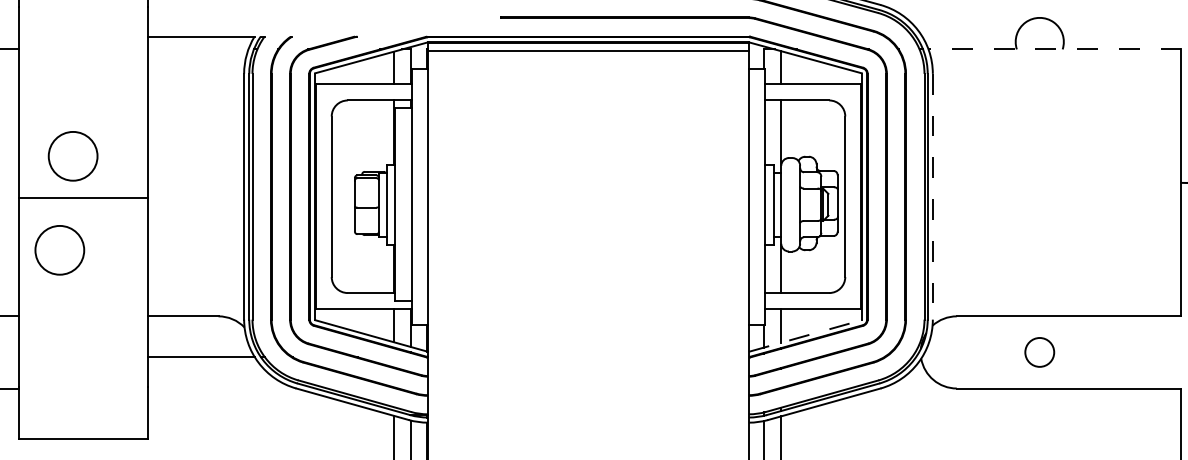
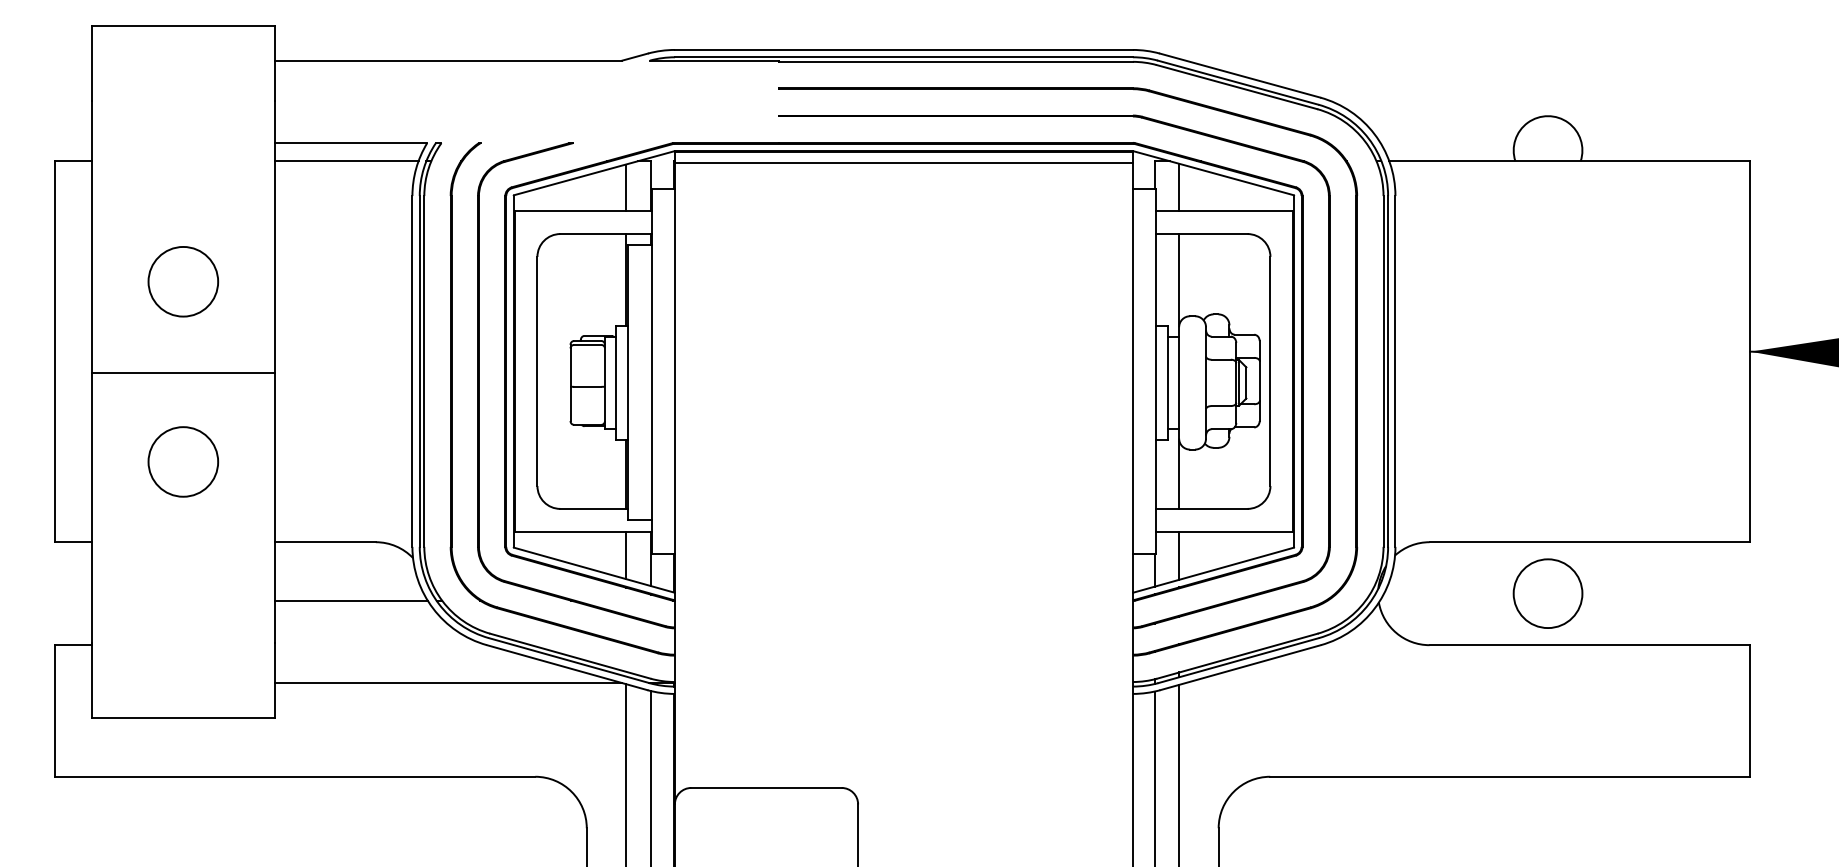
line: (197, 49) -> (346, 161), added
line: (1054, 49) -> (1569, 161), dashed -> solid
circle: (73, 156) -> (183, 281), moved
line: (932, 196) -> (1395, 371), dashed -> solid
circle: (59, 250) -> (183, 461), moved
line: (805, 336) -> (1213, 570), dashed -> solid
circle: (1039, 352) -> (1547, 593), size x1.67
line: (269, 415) -> (448, 683), added

